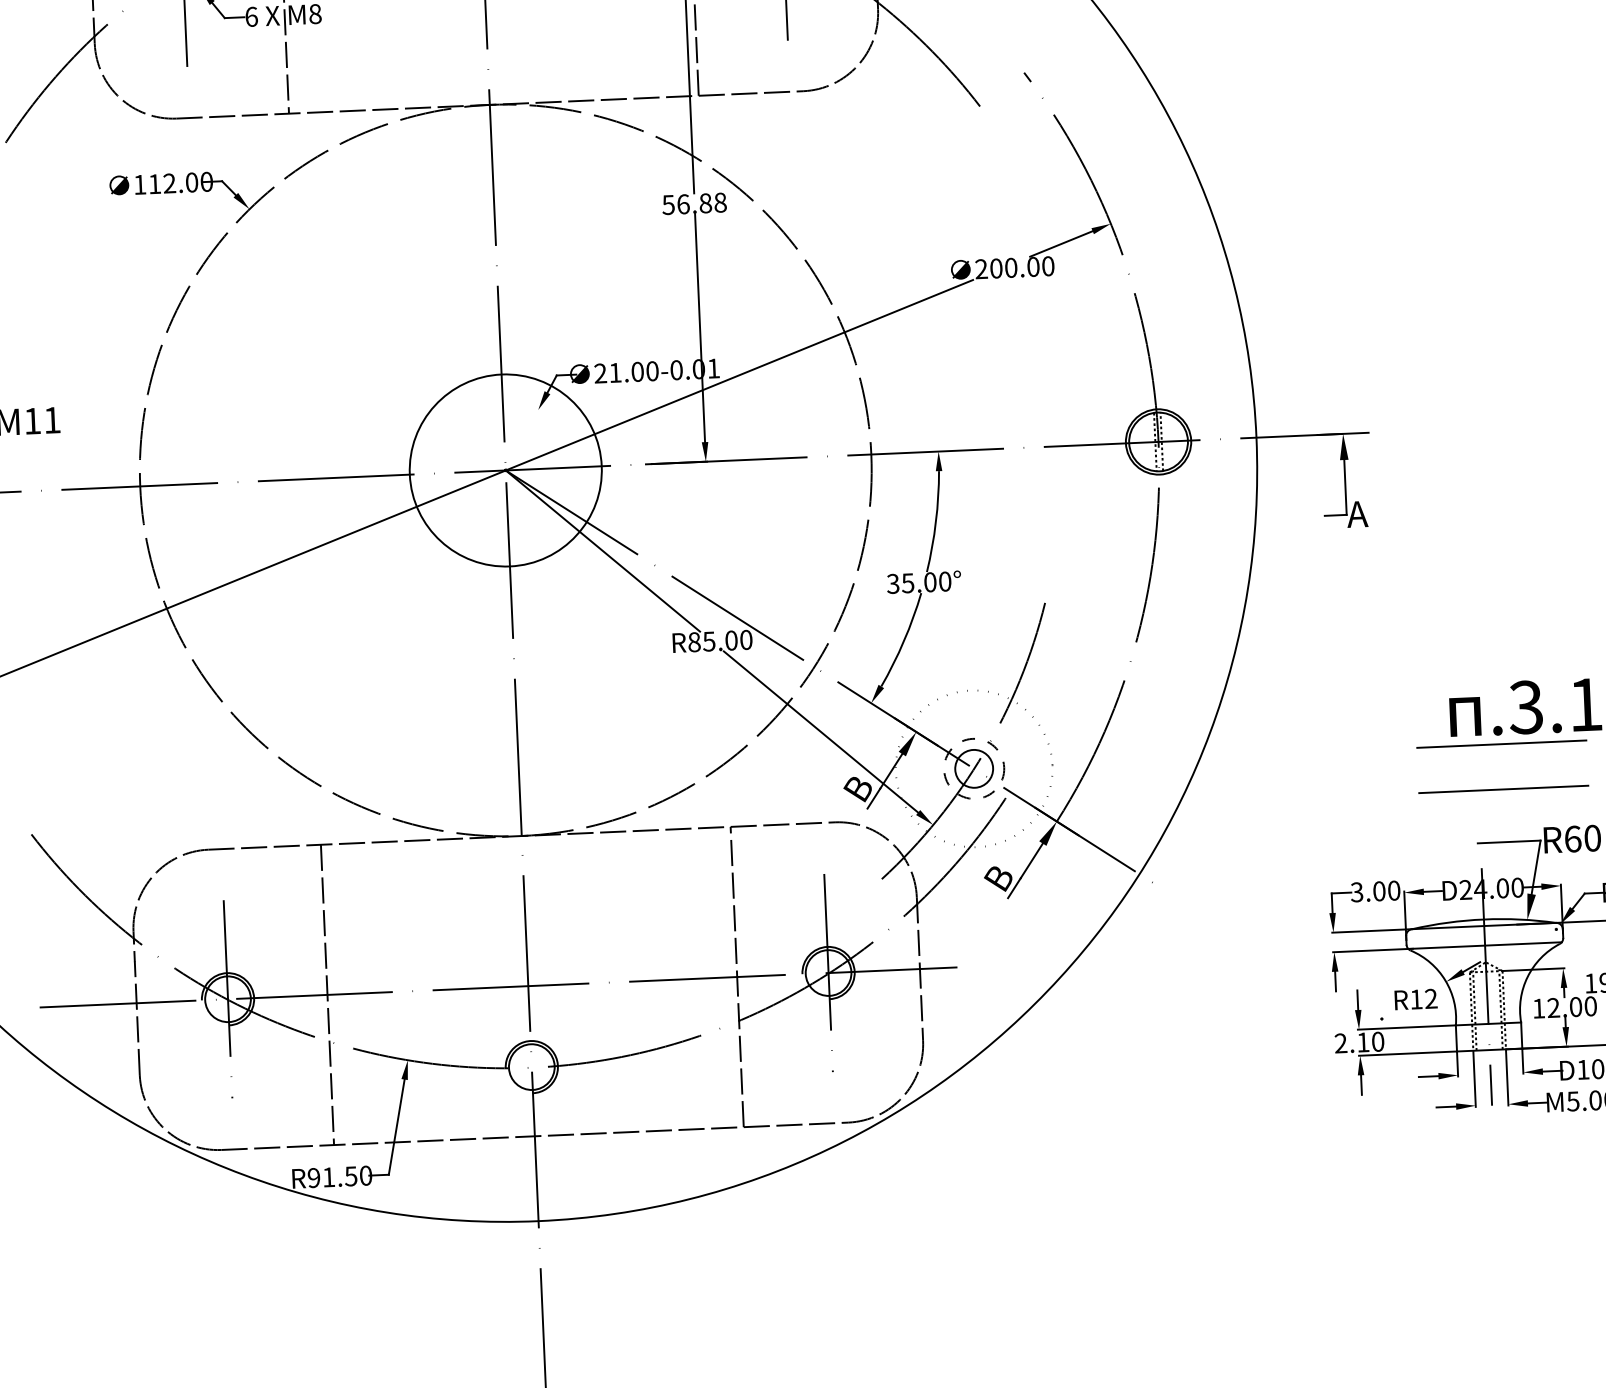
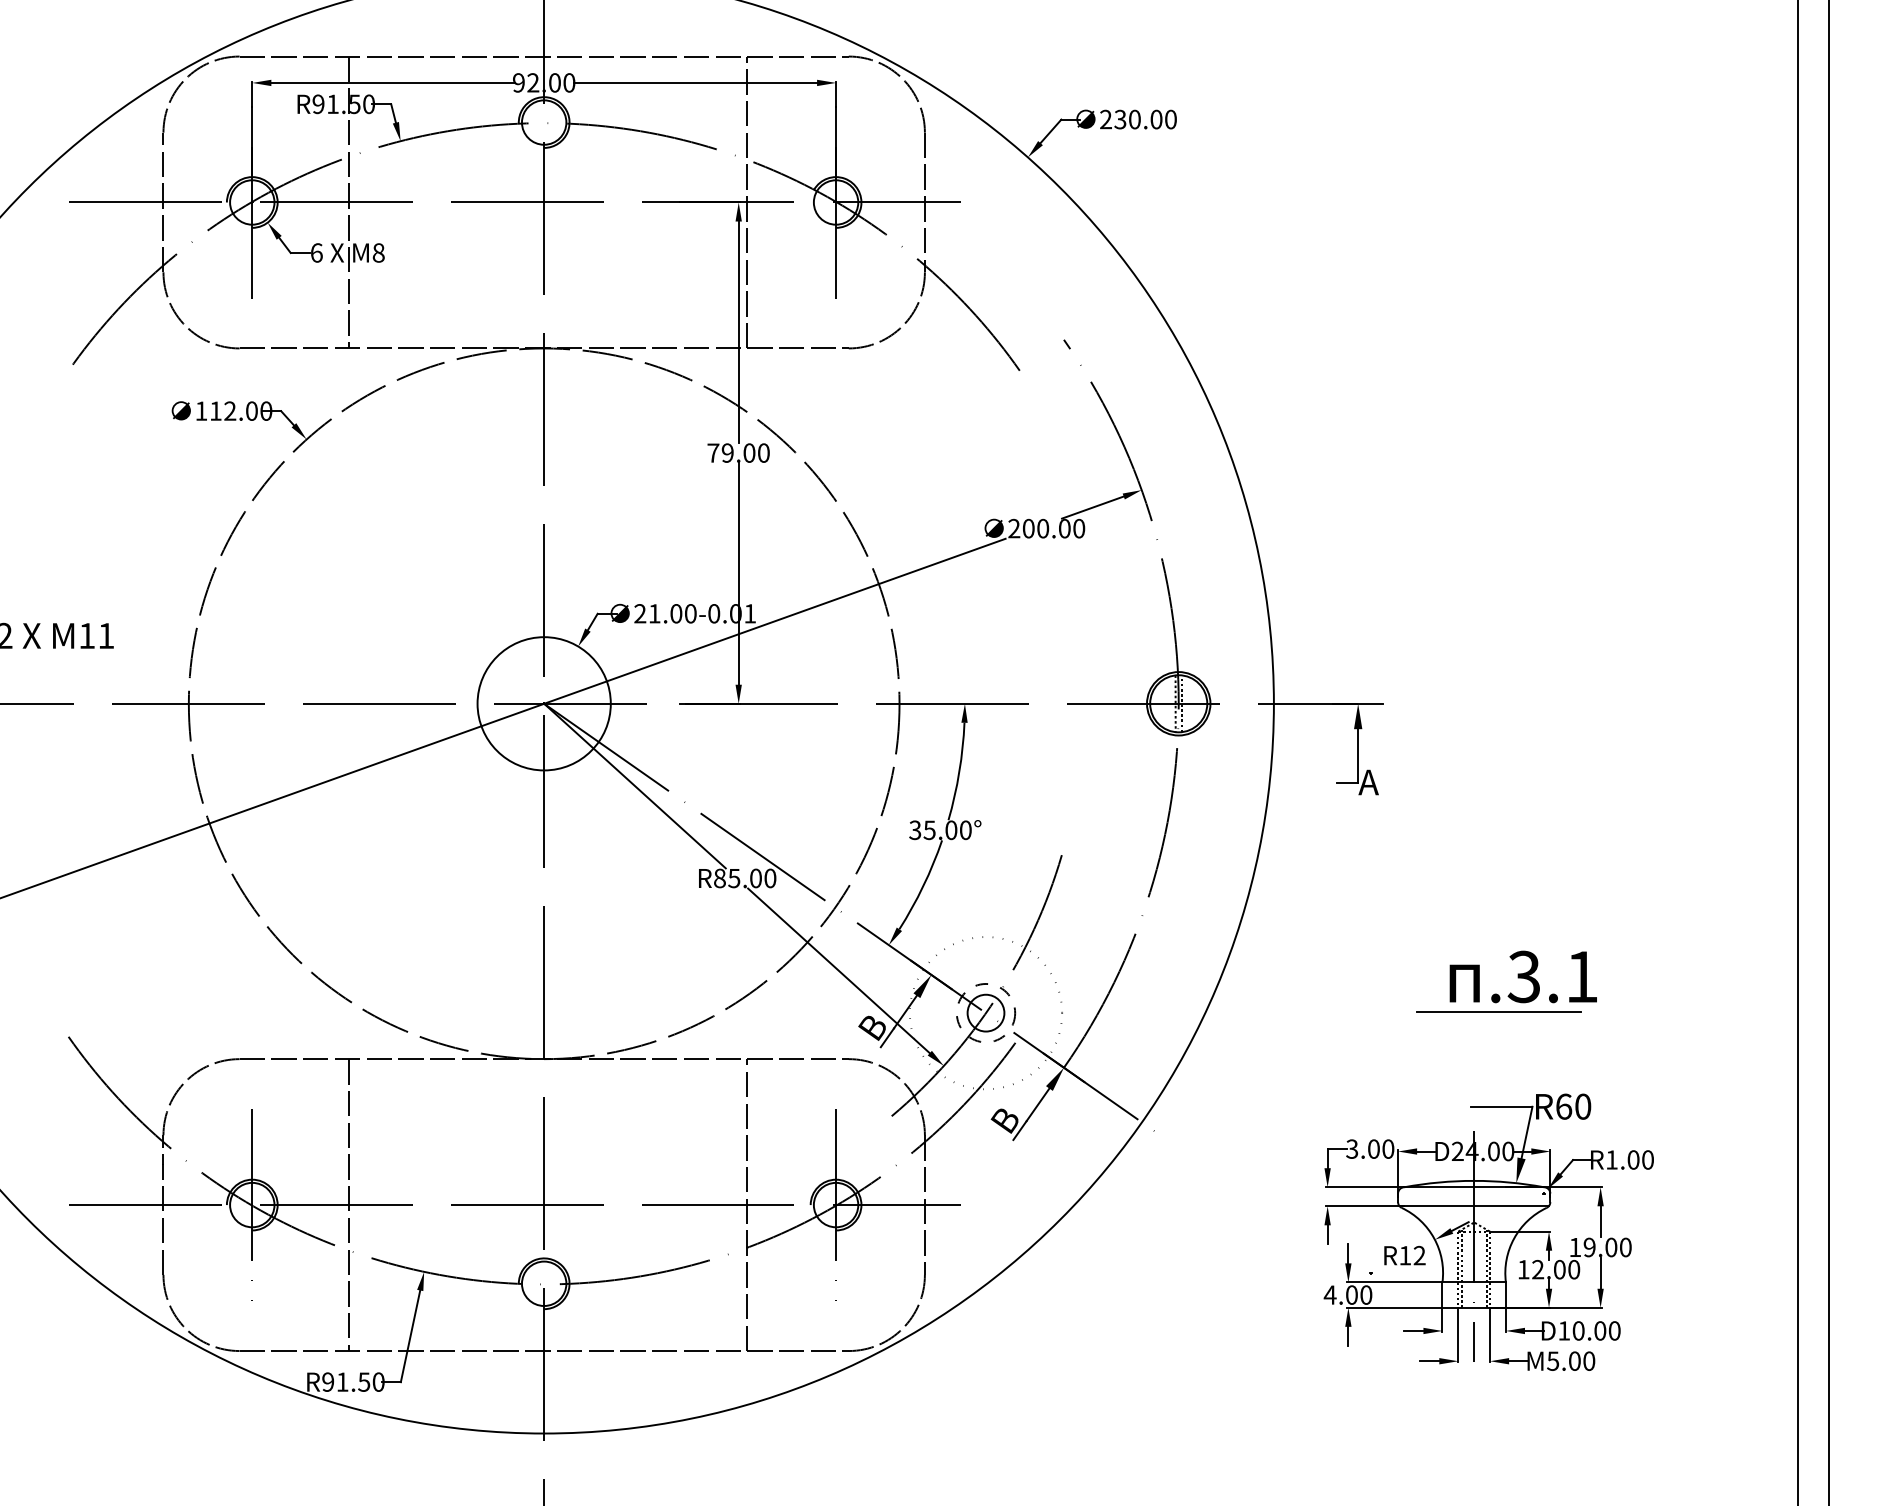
text: (694, 203) -> (738, 452), 56.88 -> 79.00
circle: (505, 470) -> (543, 703), size x0.71
line: (1503, 789) -> (1498, 1055), removed
text: (1351, 1042) -> (1340, 1294), 2.10 -> 4.00

